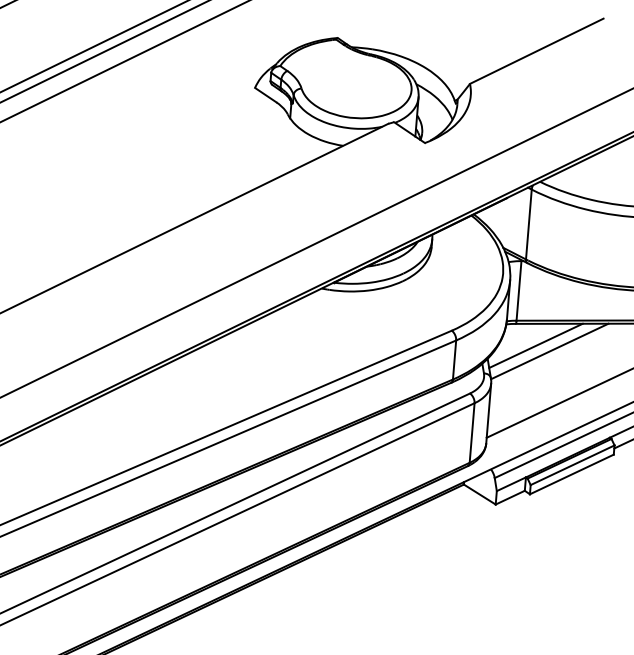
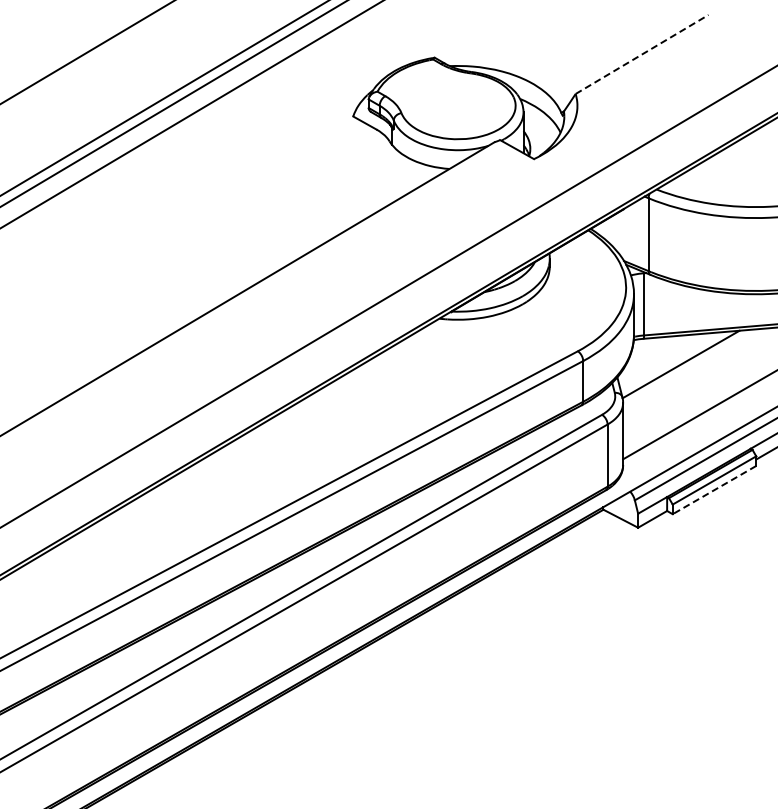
line: (537, 51) -> (642, 54), solid -> dashed
line: (535, 345) -> (665, 359), removed
line: (571, 474) -> (714, 490), solid -> dashed

